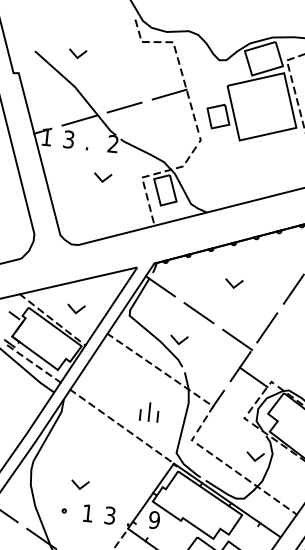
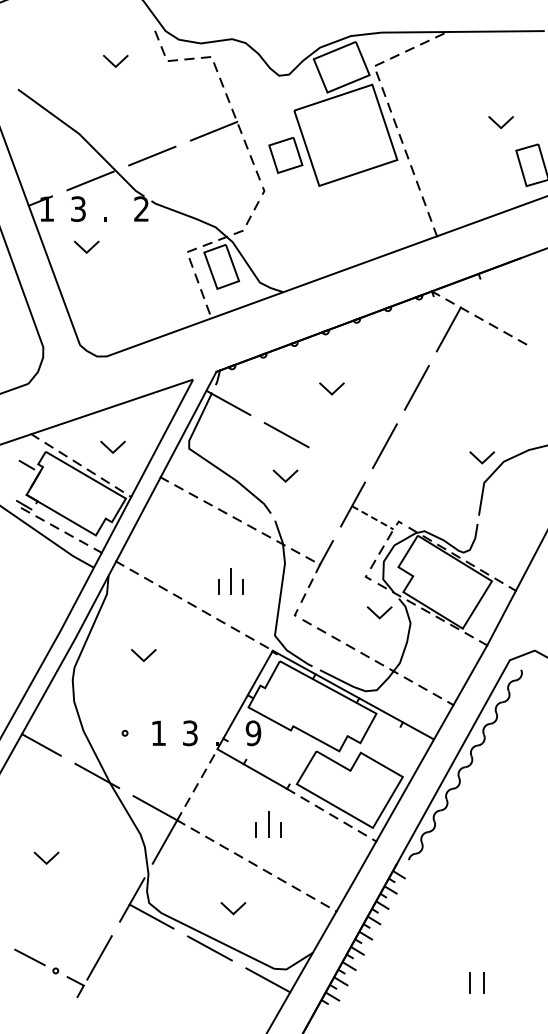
line: (75, 54) -> (112, 62), moved
line: (100, 178) -> (83, 248), moved
line: (237, 339) -> (344, 467), removed
line: (176, 340) -> (282, 477), moved
line: (253, 377) -> (372, 517), solid -> dashed
line: (253, 458) -> (377, 614), moved
line: (78, 486) -> (141, 657), moved

